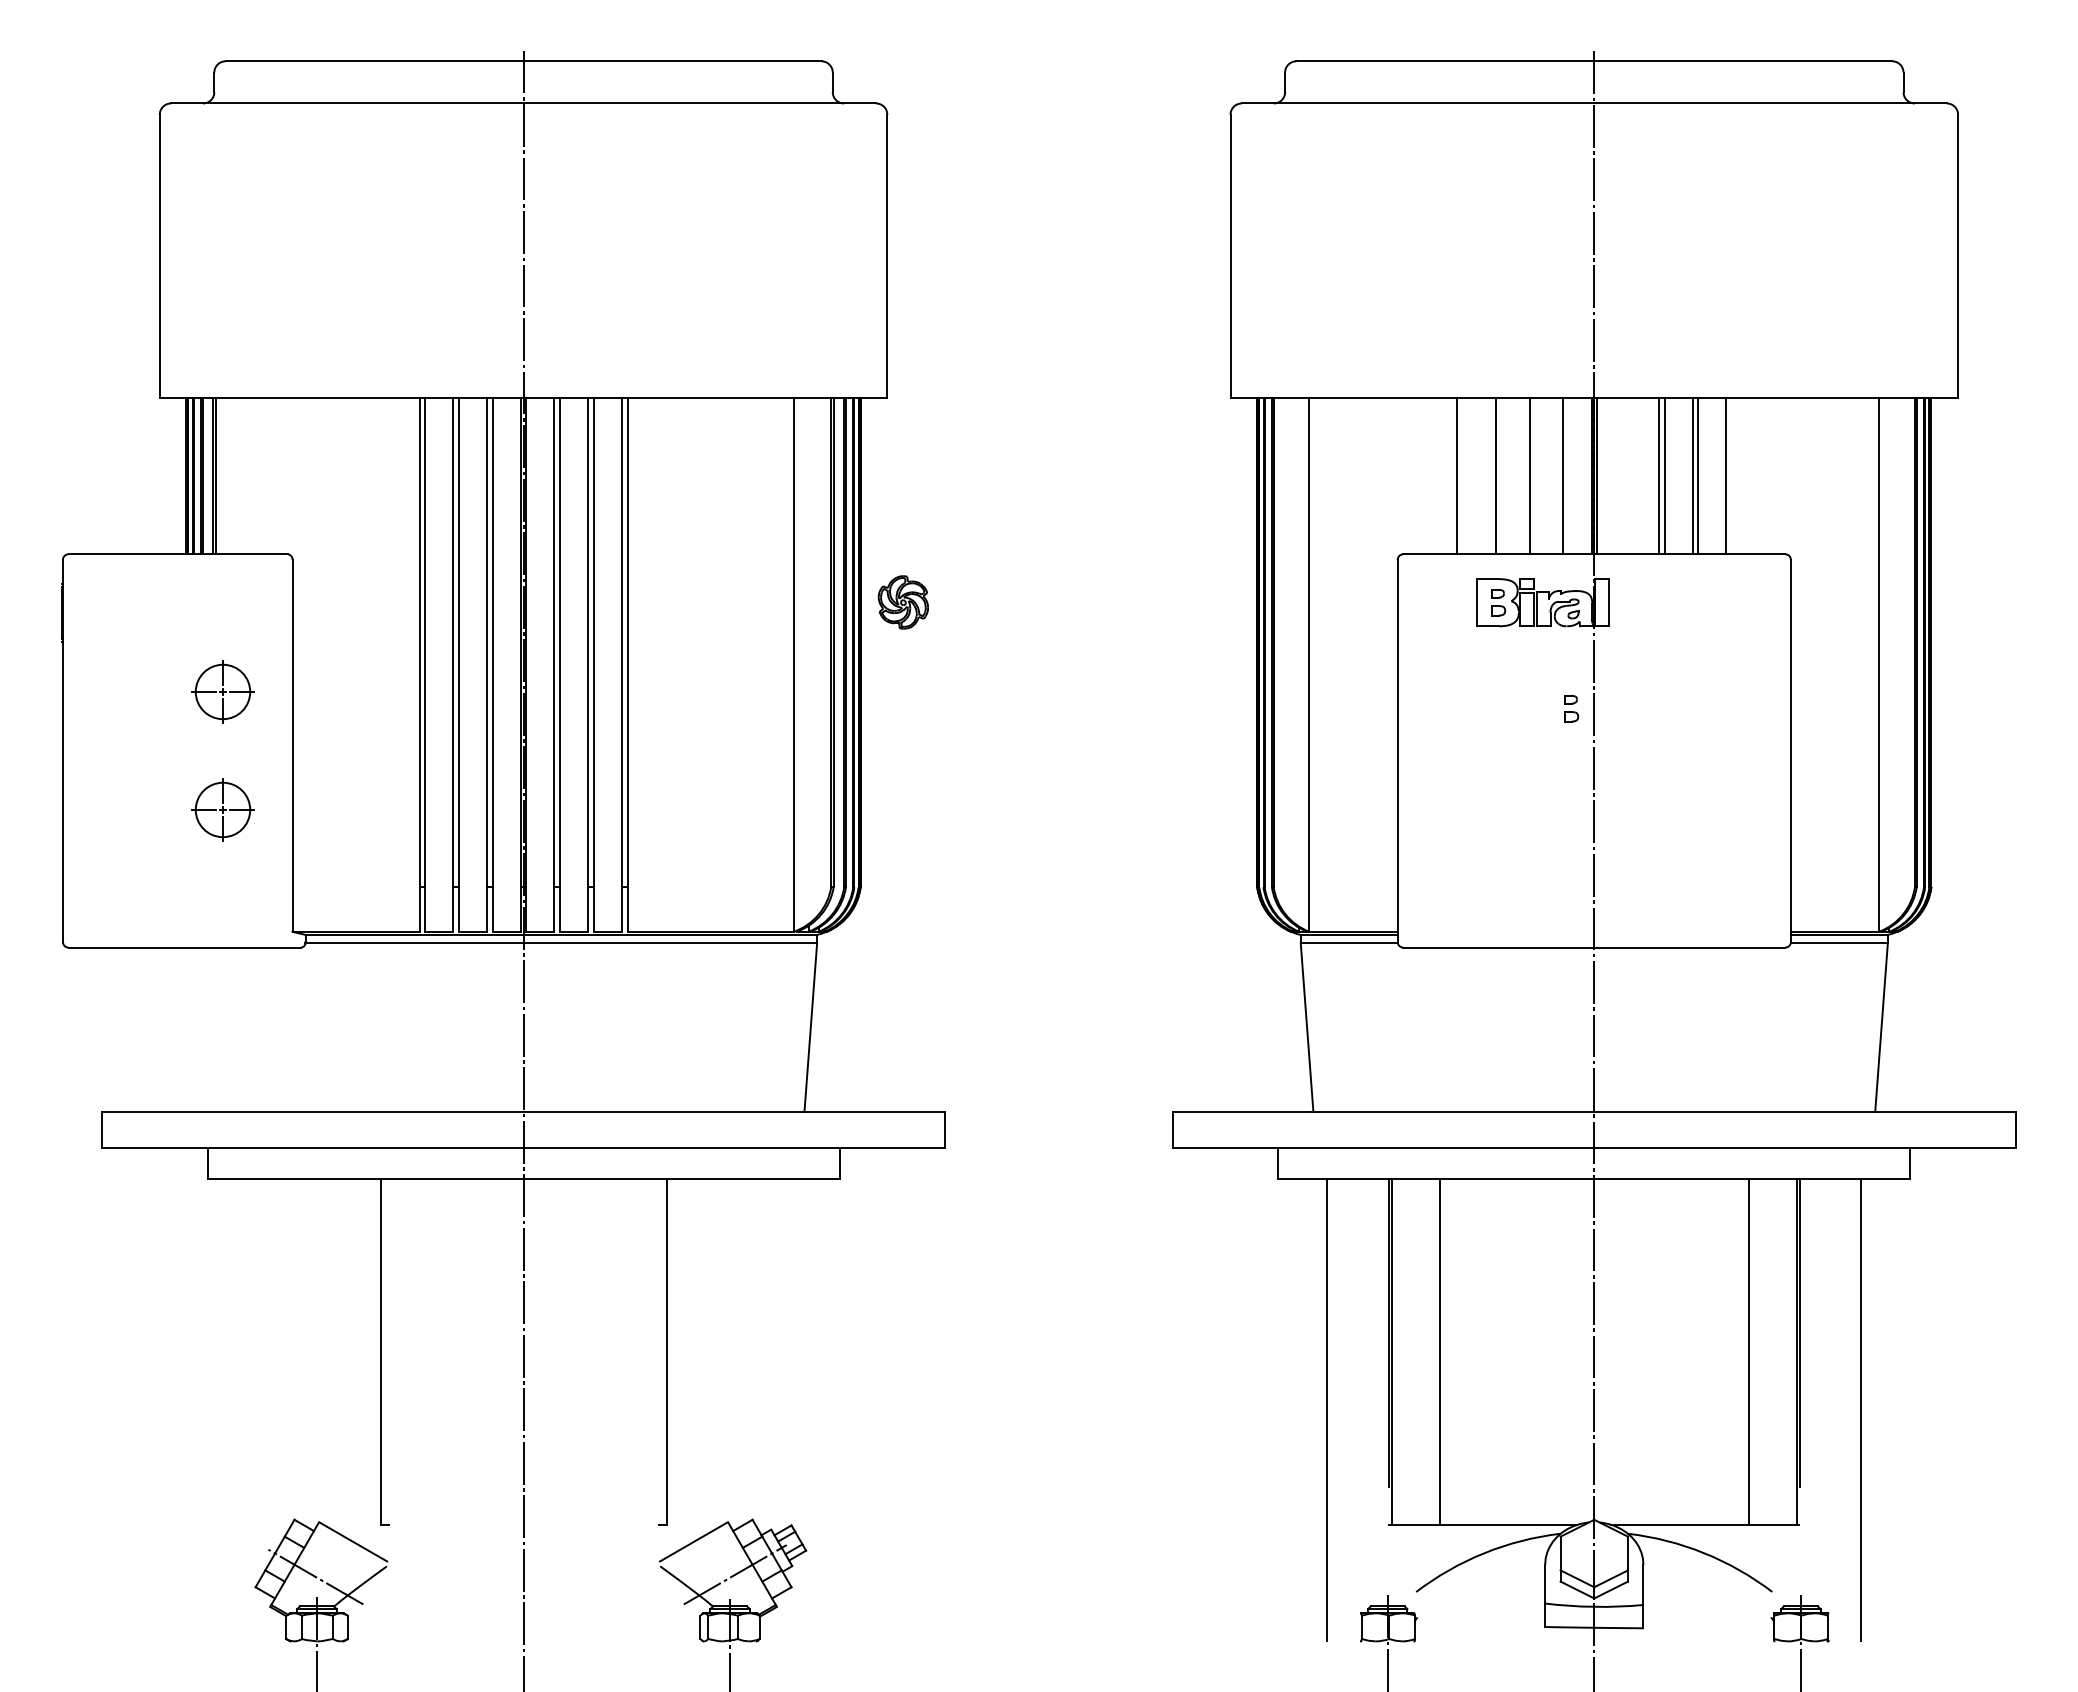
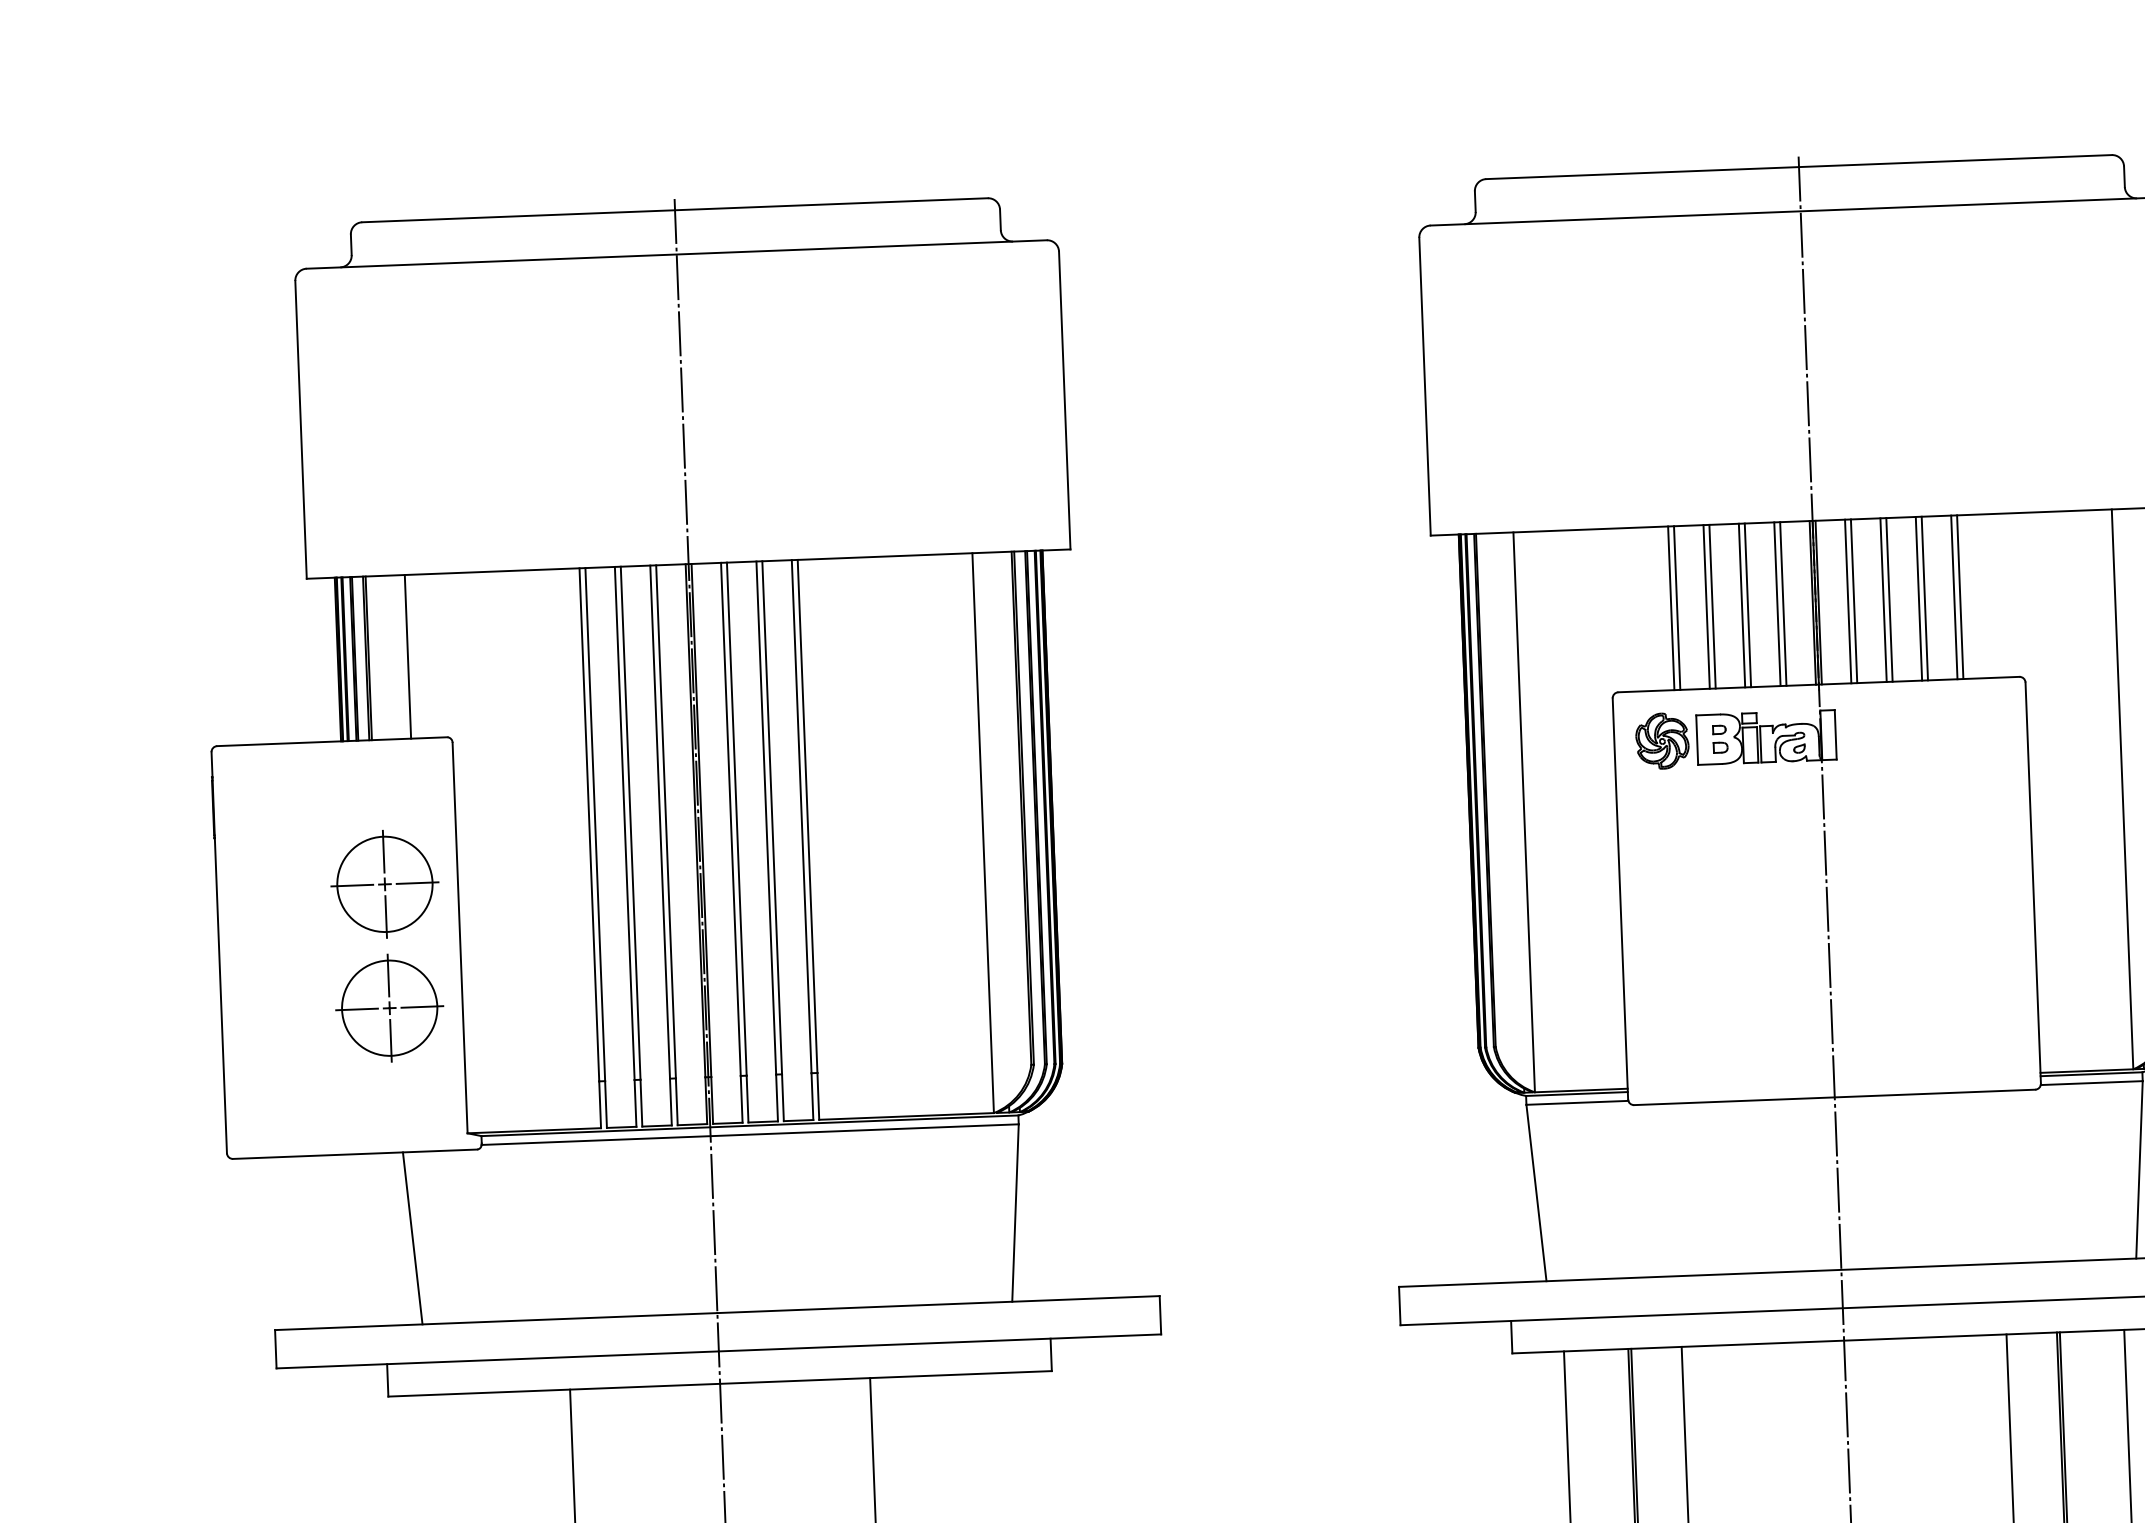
line: (253, 476) -> (408, 656), added
line: (1462, 476) -> (1677, 608), added
line: (1490, 476) -> (1706, 607), added
line: (1524, 476) -> (1742, 605), added
line: (1557, 476) -> (1777, 604), added
line: (1625, 476) -> (1848, 601), added
line: (1630, 476) -> (1853, 601), added
line: (1731, 476) -> (1959, 597), added
part: (902, 602) -> (1661, 741), moved
part: (222, 691) -> (384, 883), size x1.67
part: (1571, 708) -> (1801, 847), removed
part: (222, 809) -> (389, 1007), size x1.67
line: (236, 1029) -> (412, 1238), added

